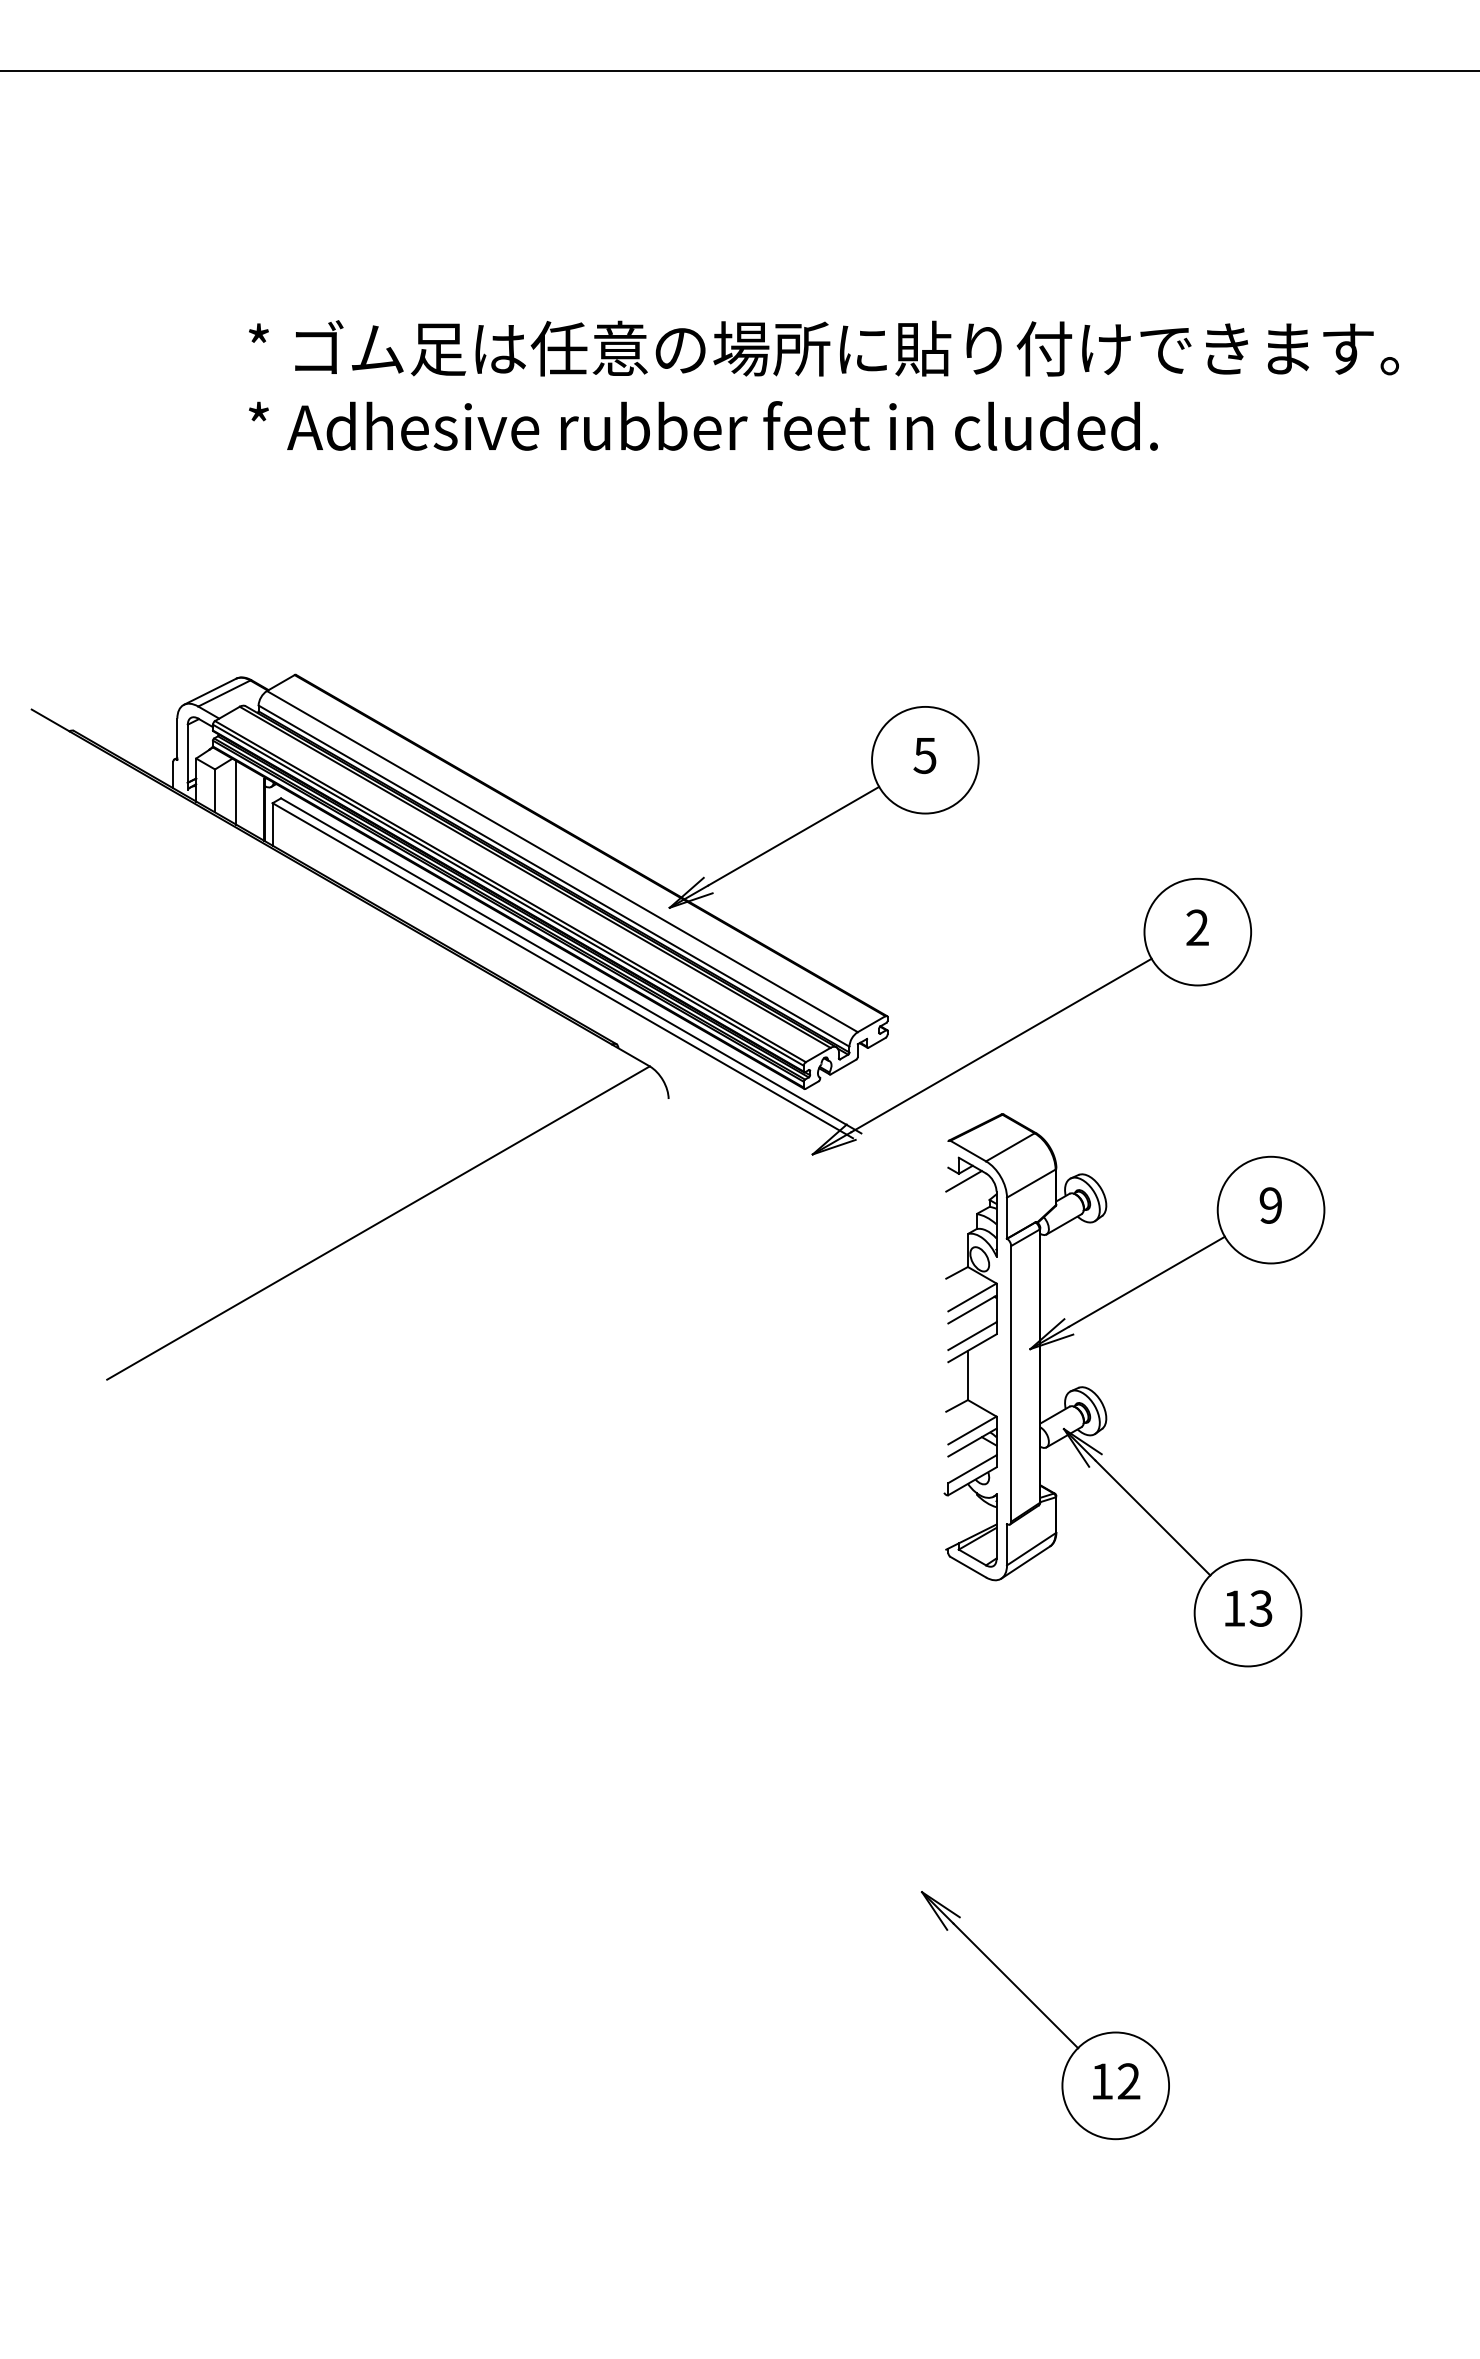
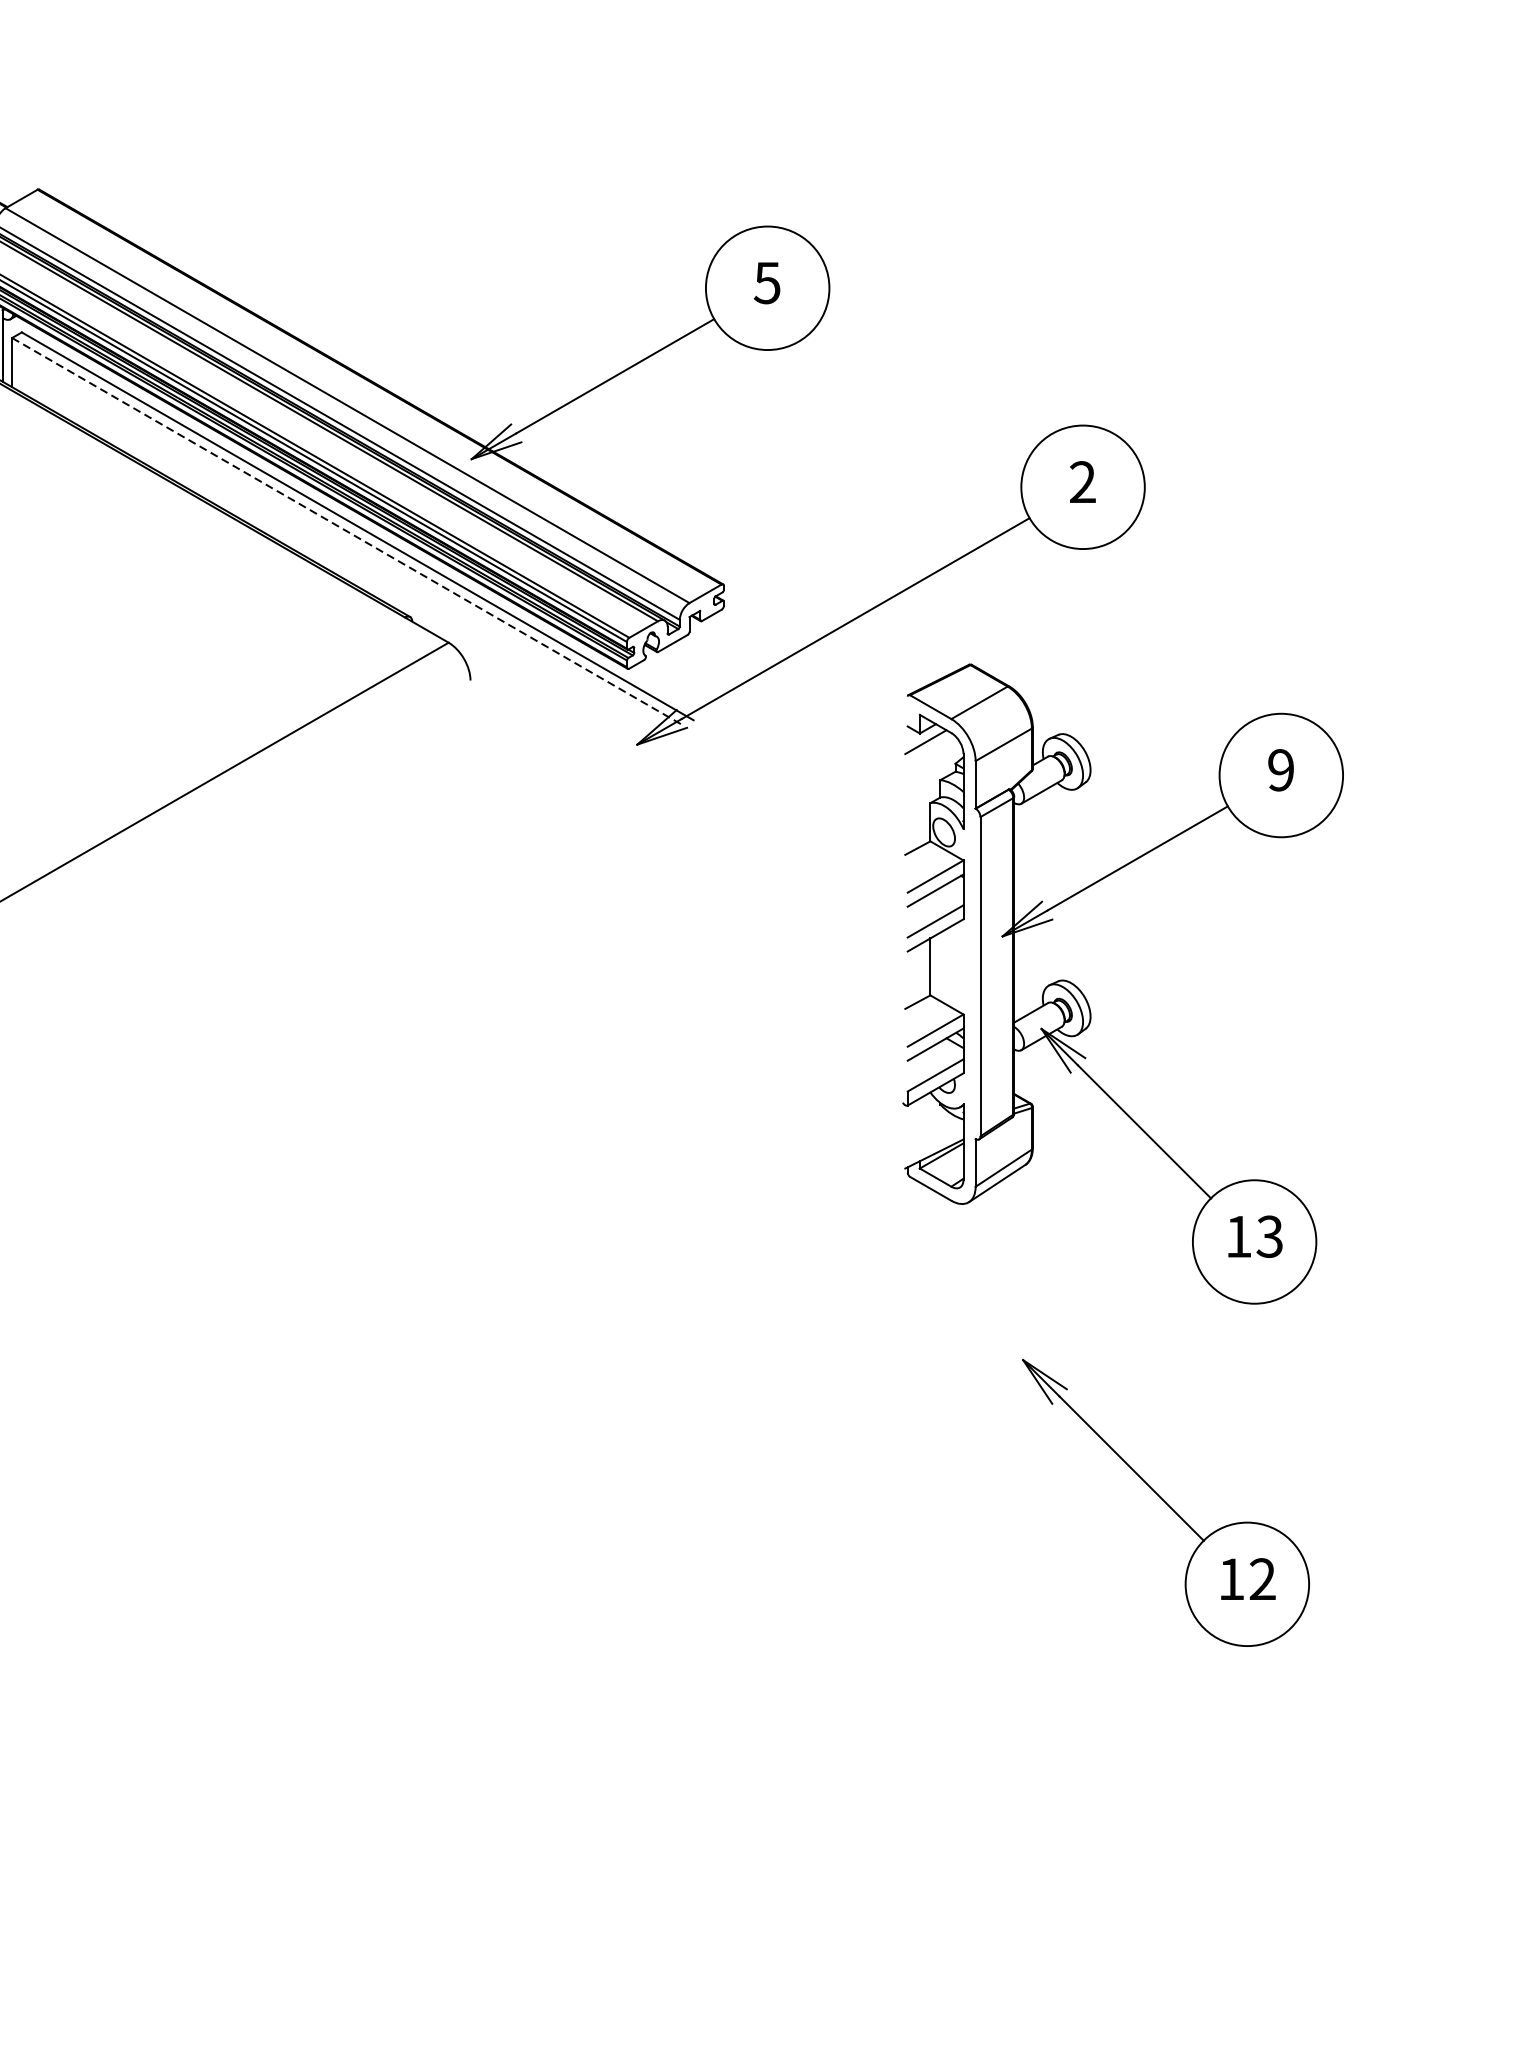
line: (563, 970) -> (348, 531), solid -> dashed
part: (1104, 1405) -> (1088, 1001), moved
part: (1044, 2015) -> (1164, 1502), moved

